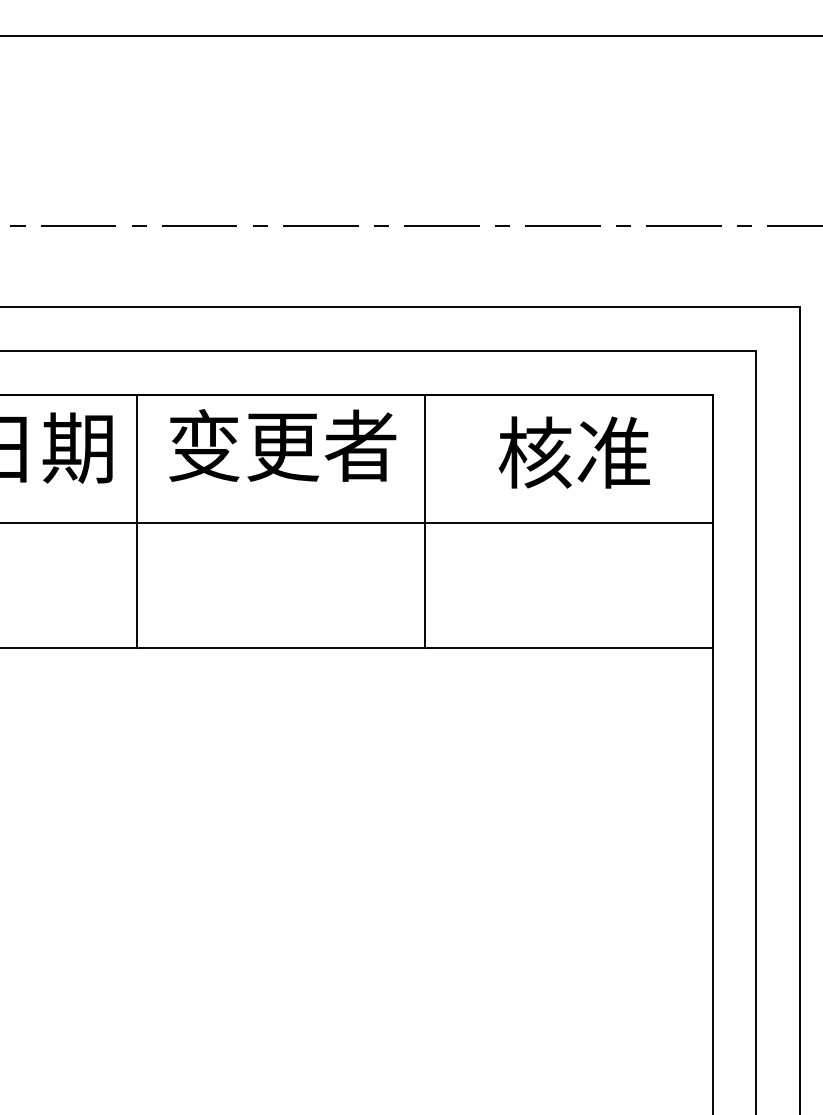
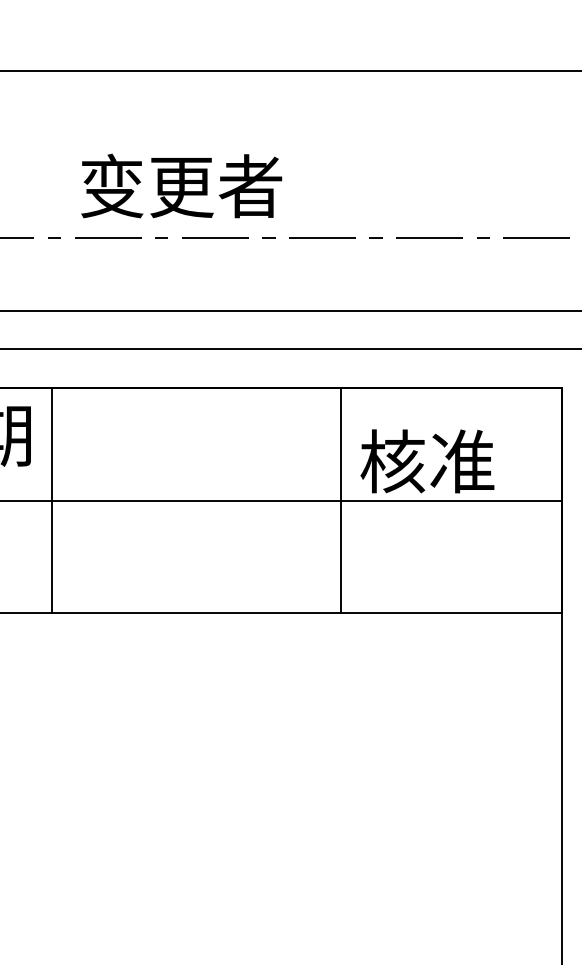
text: (282, 445) -> (181, 185), moved
text: (573, 452) -> (426, 461), moved
line: (424, 521) -> (340, 500), moved

